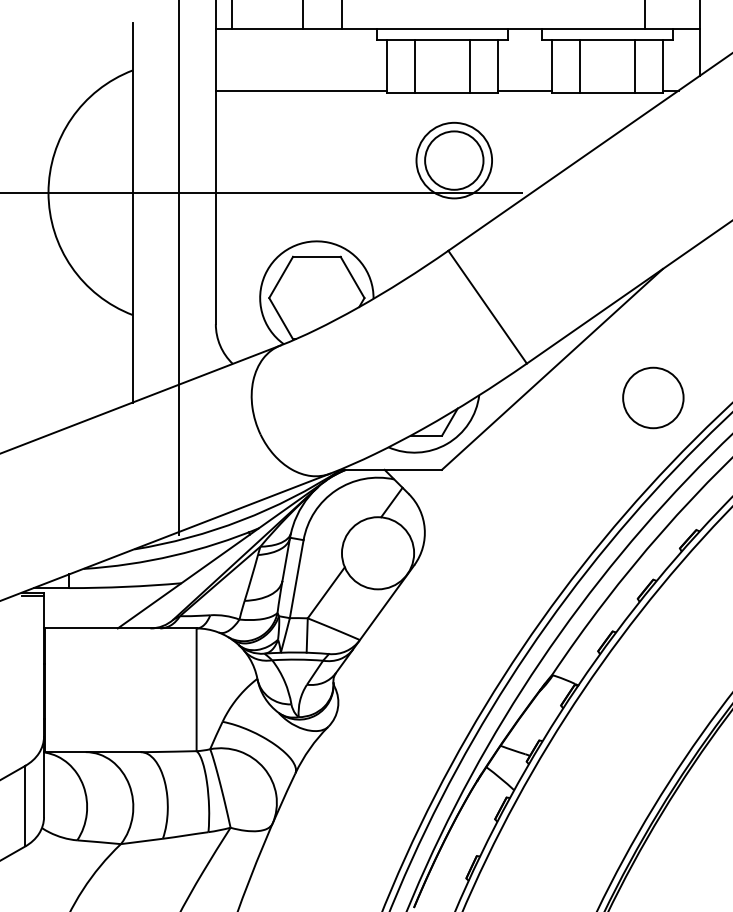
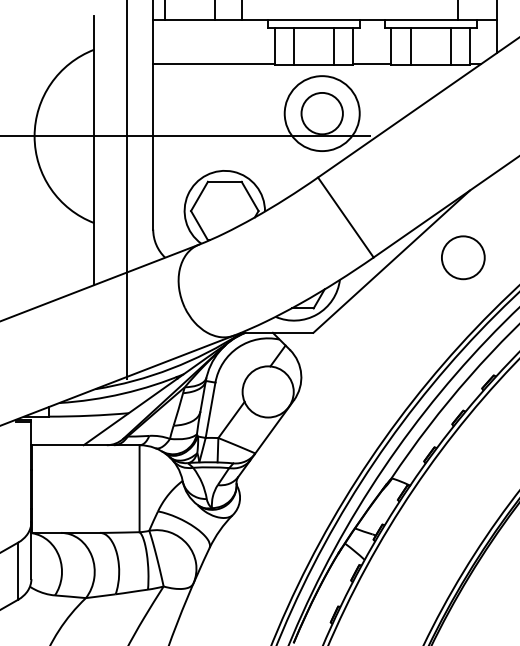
circle: (454, 160) -> (322, 113), size x1.4
circle: (653, 397) -> (463, 257), moved

